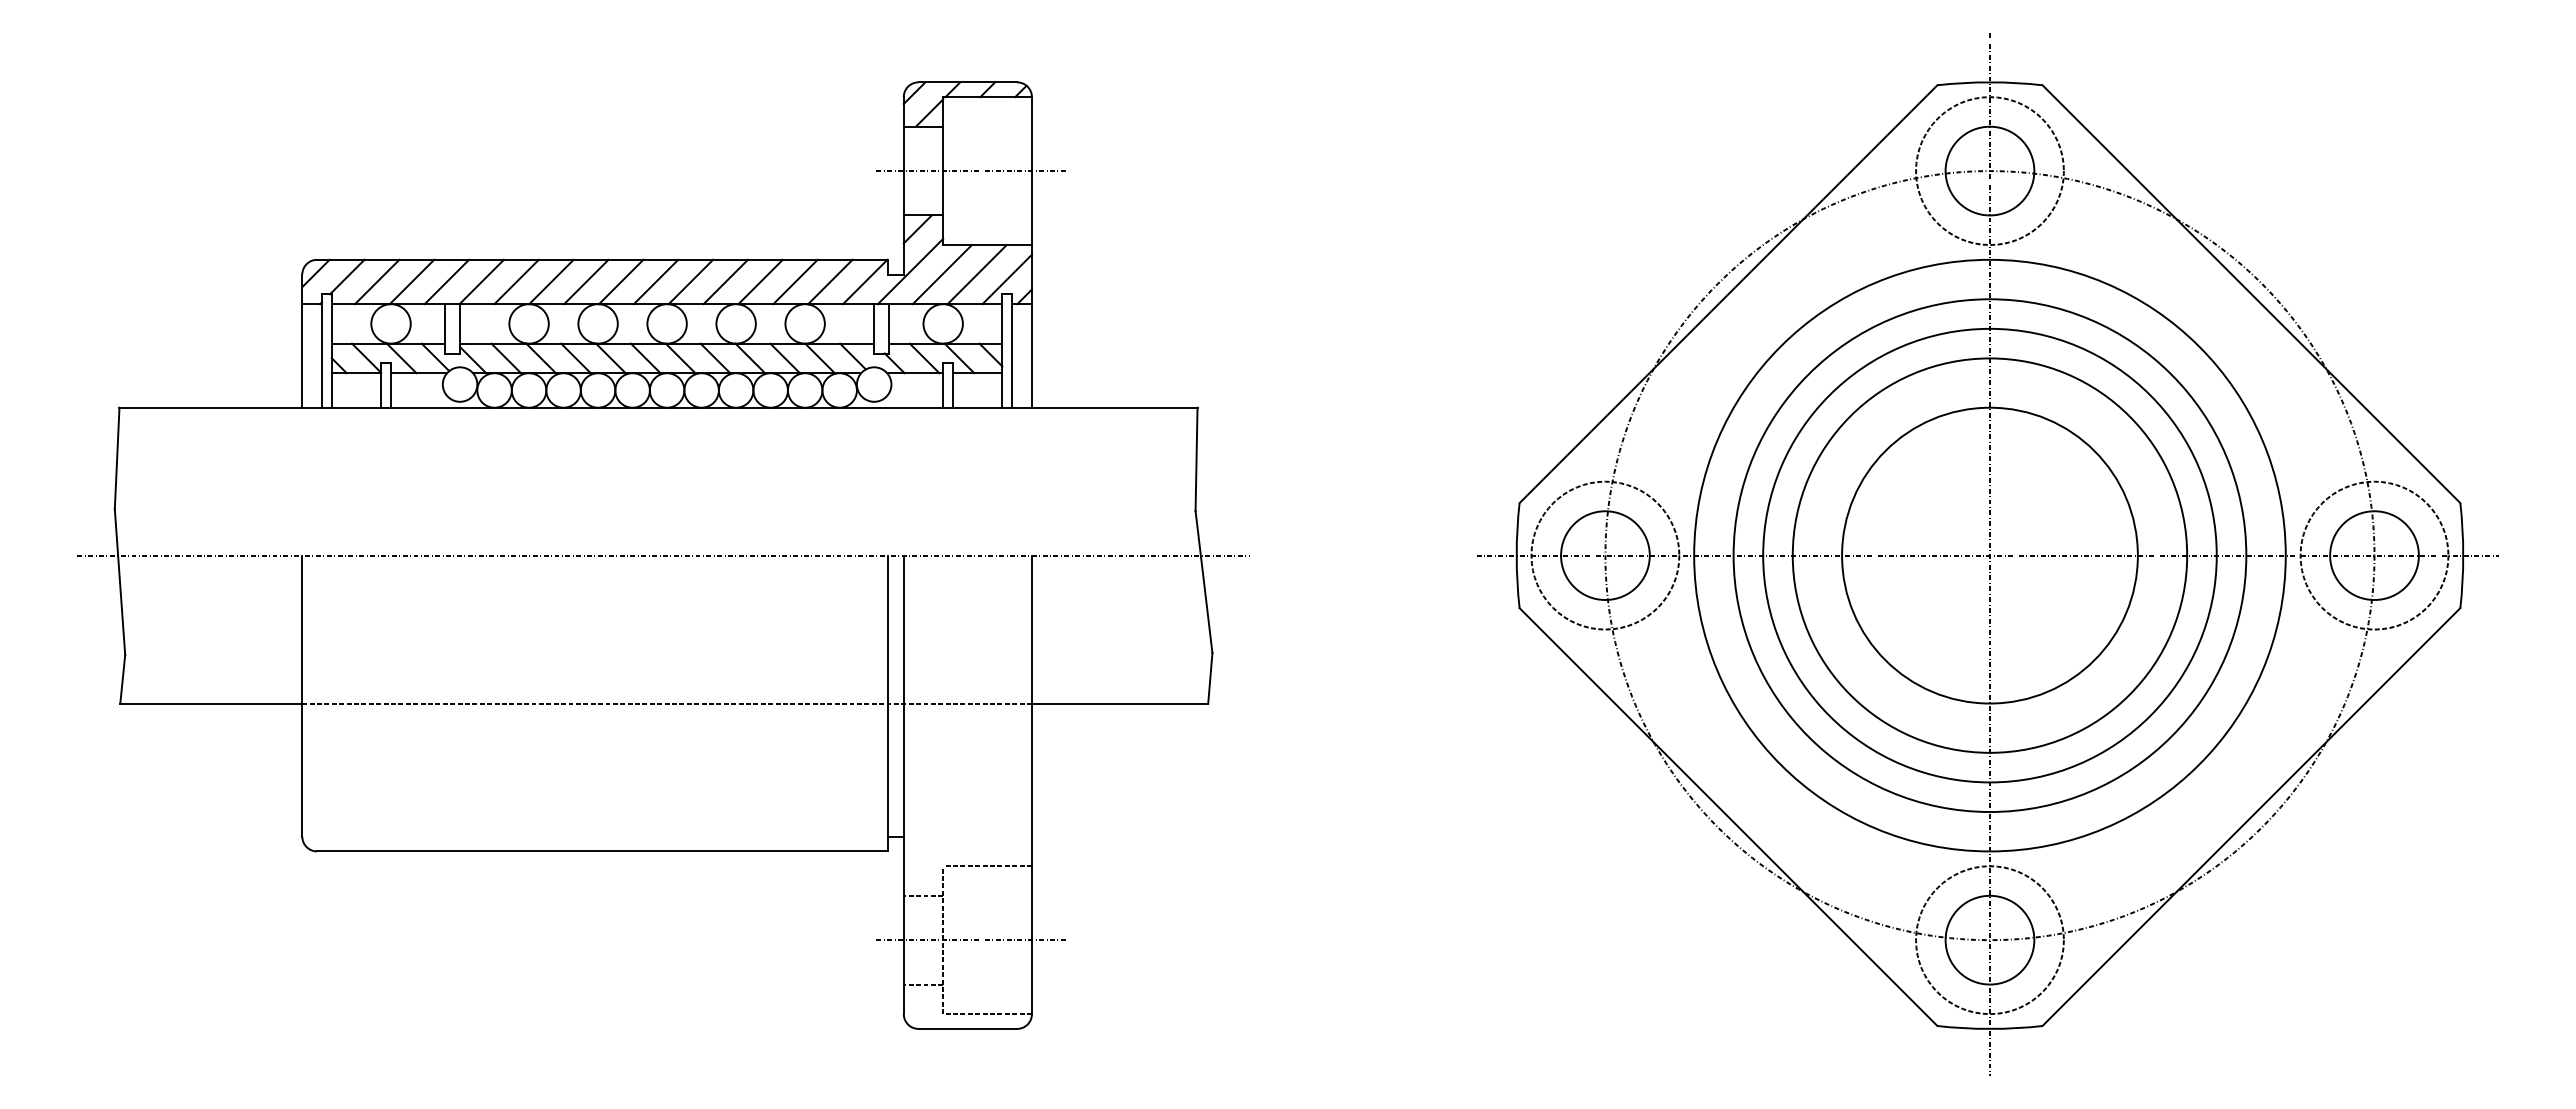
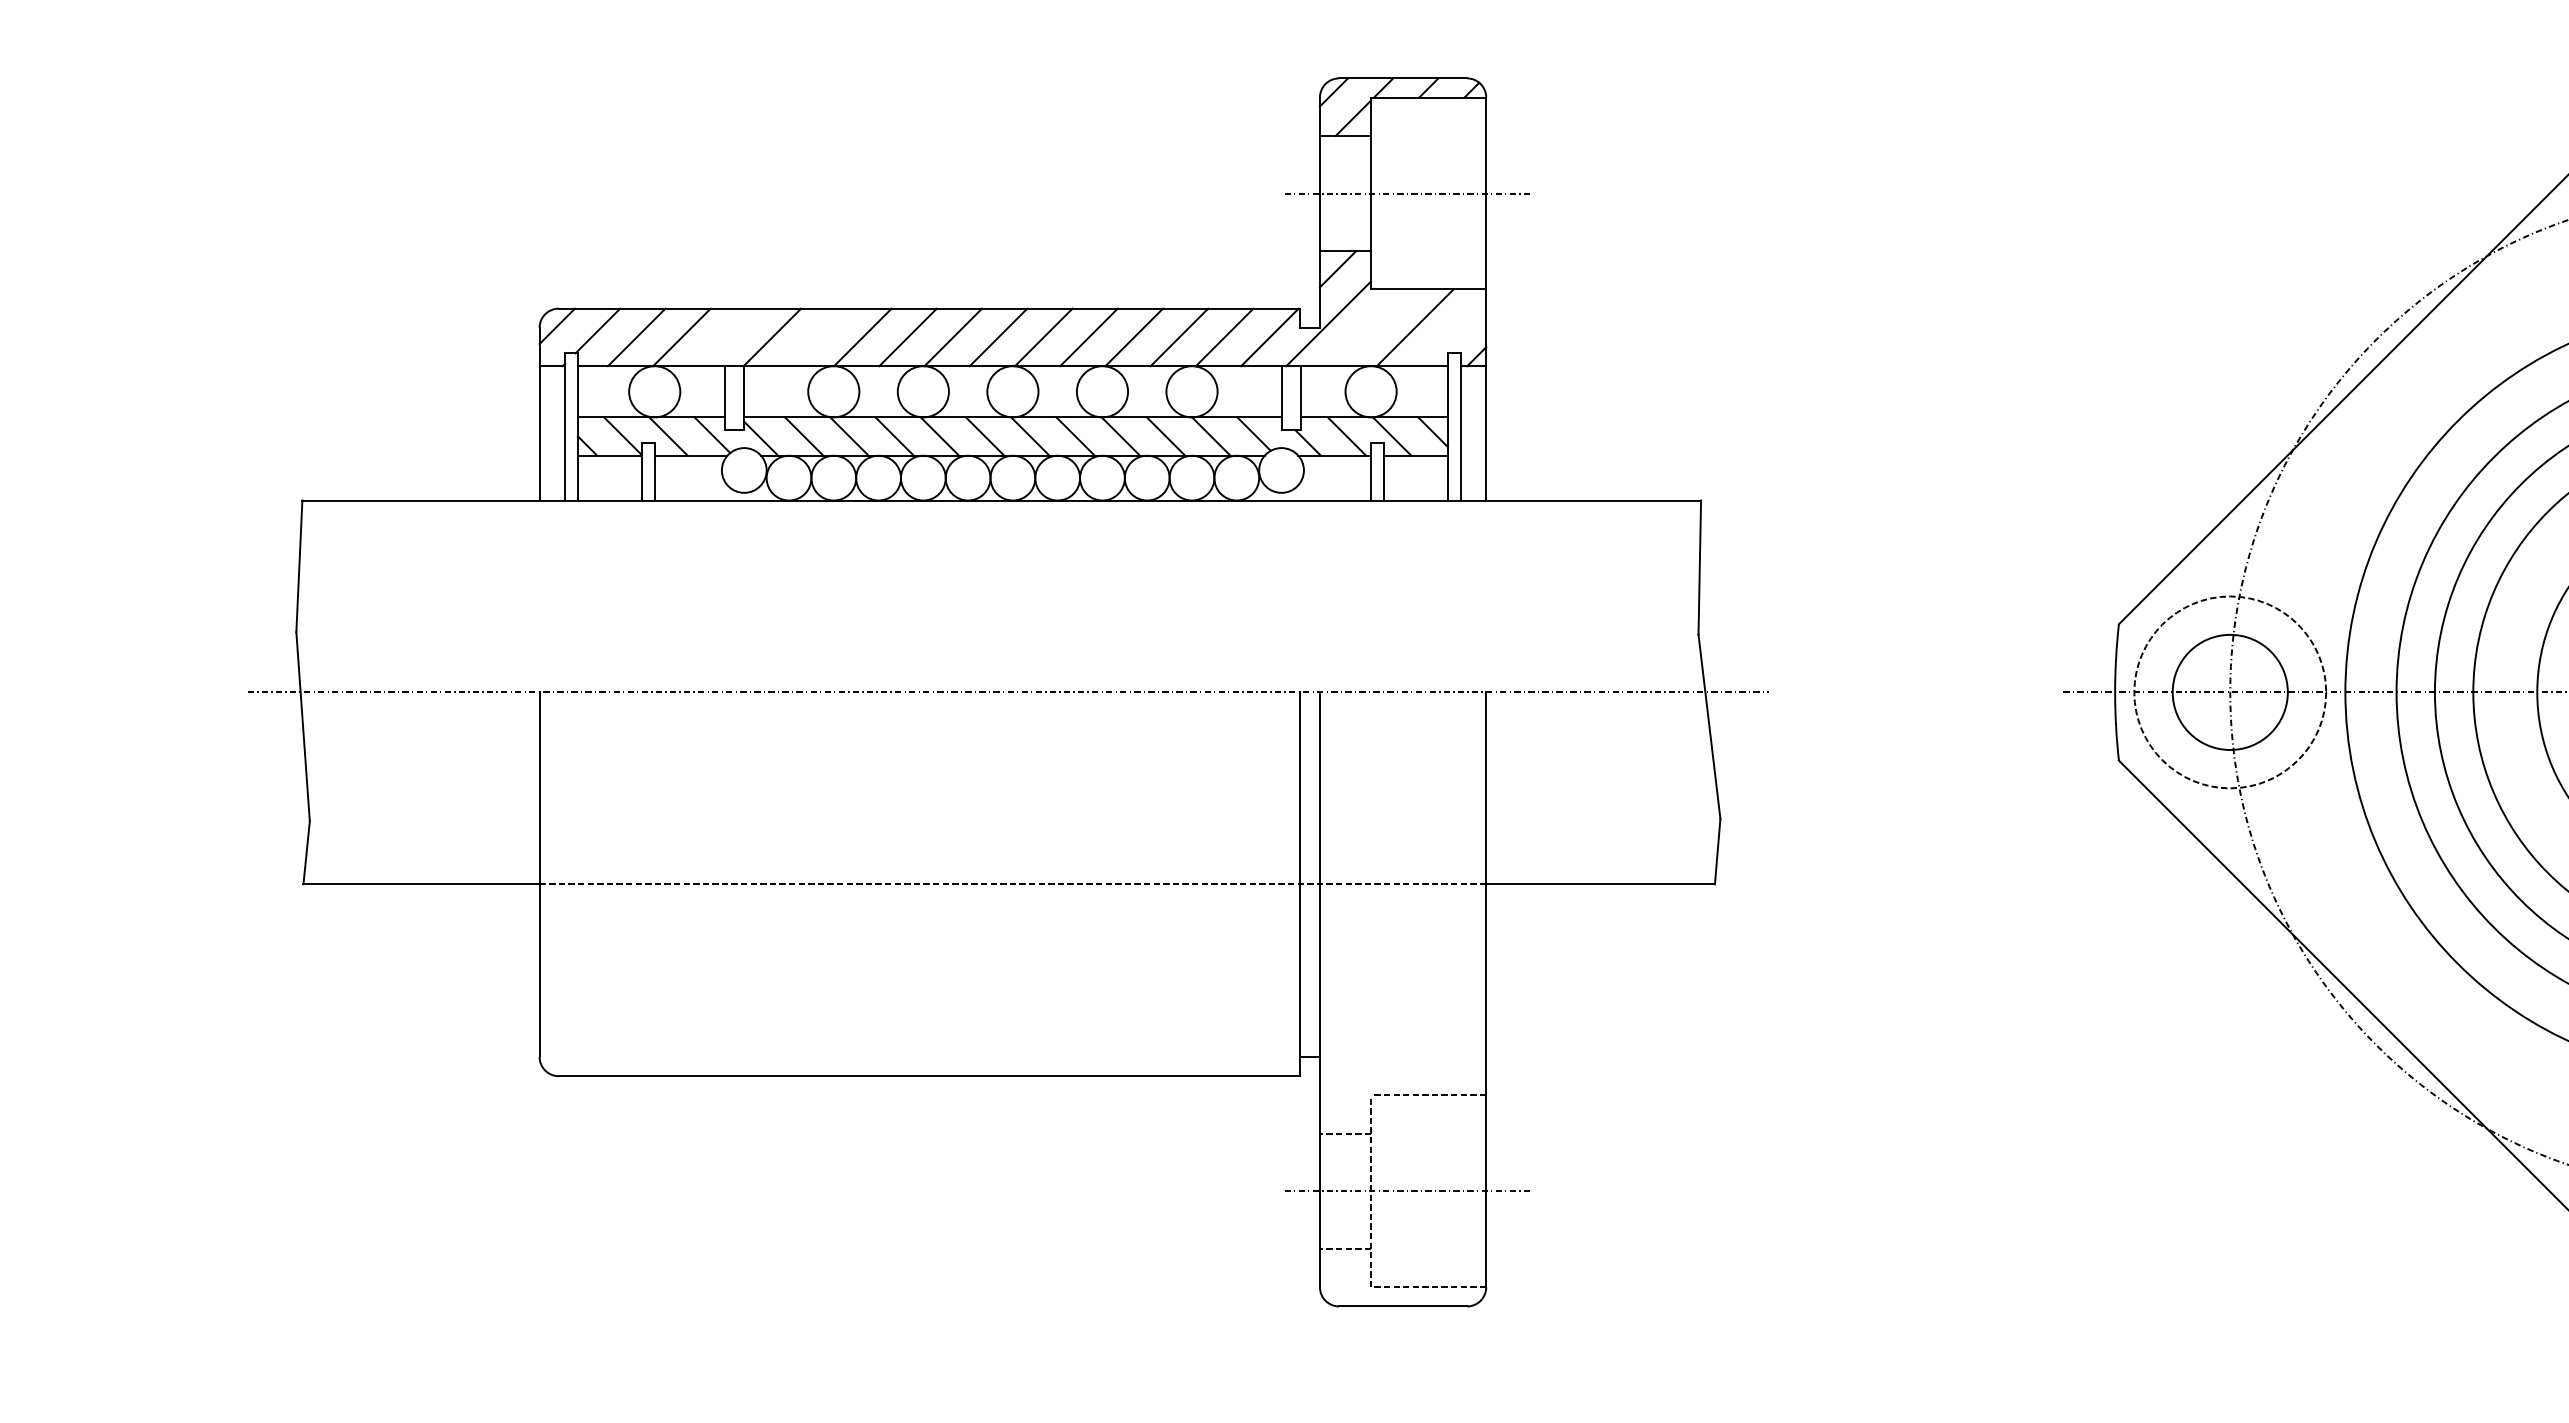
line: (941, 274) -> (1368, 327), removed
line: (1006, 279) -> (1453, 334), removed
line: (446, 281) -> (726, 336), removed
line: (516, 281) -> (817, 336), removed

